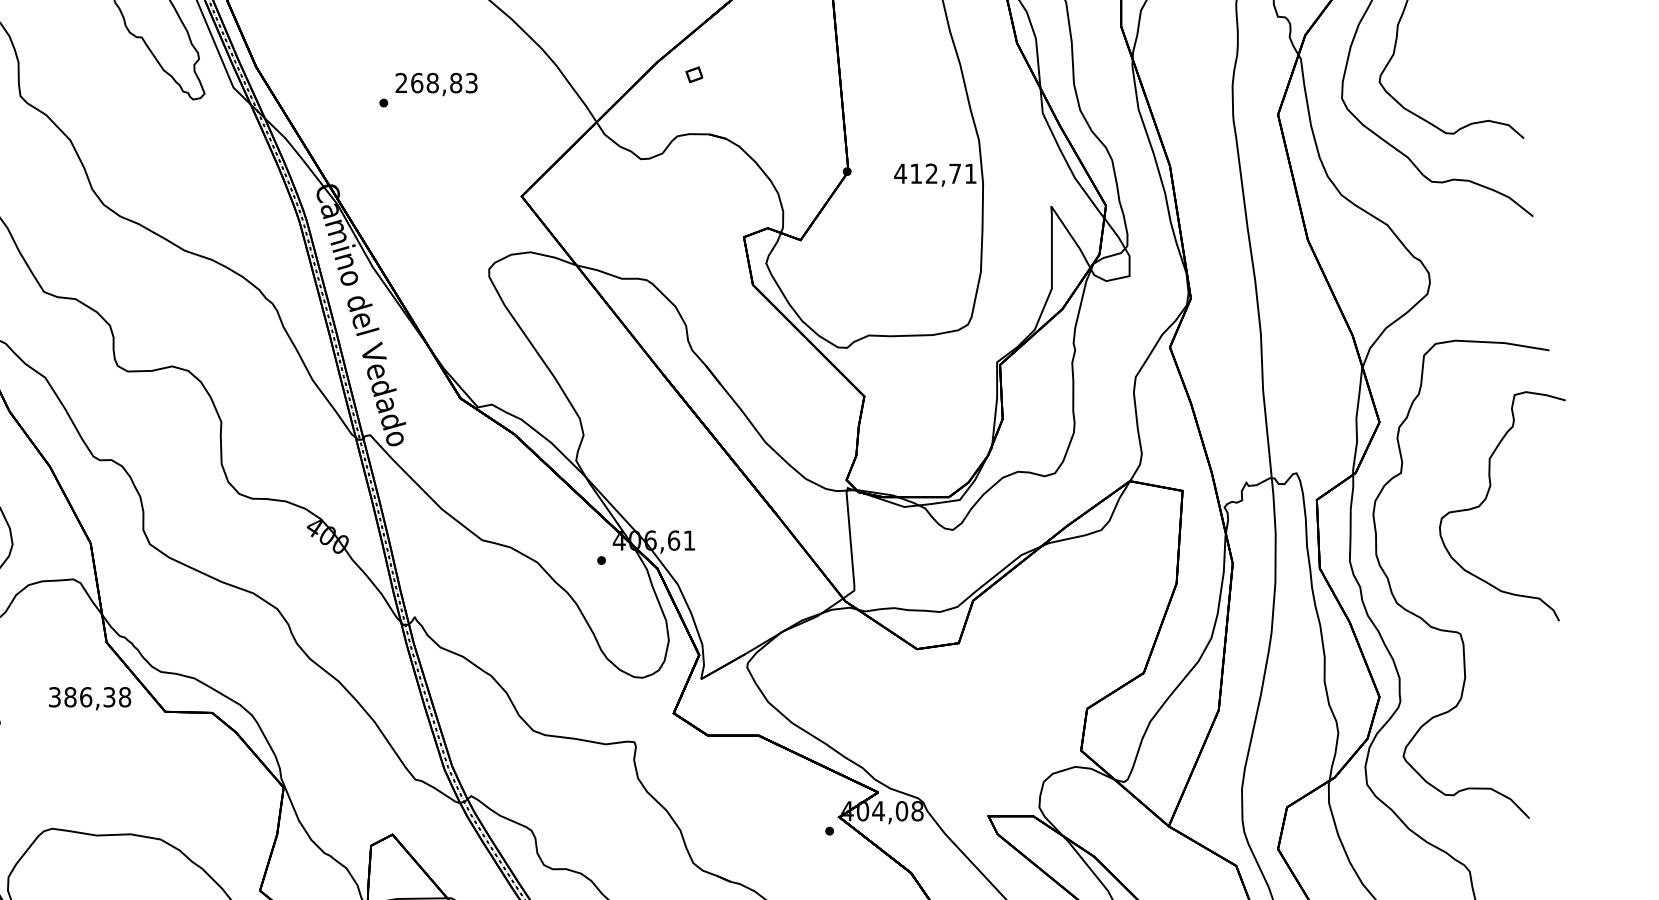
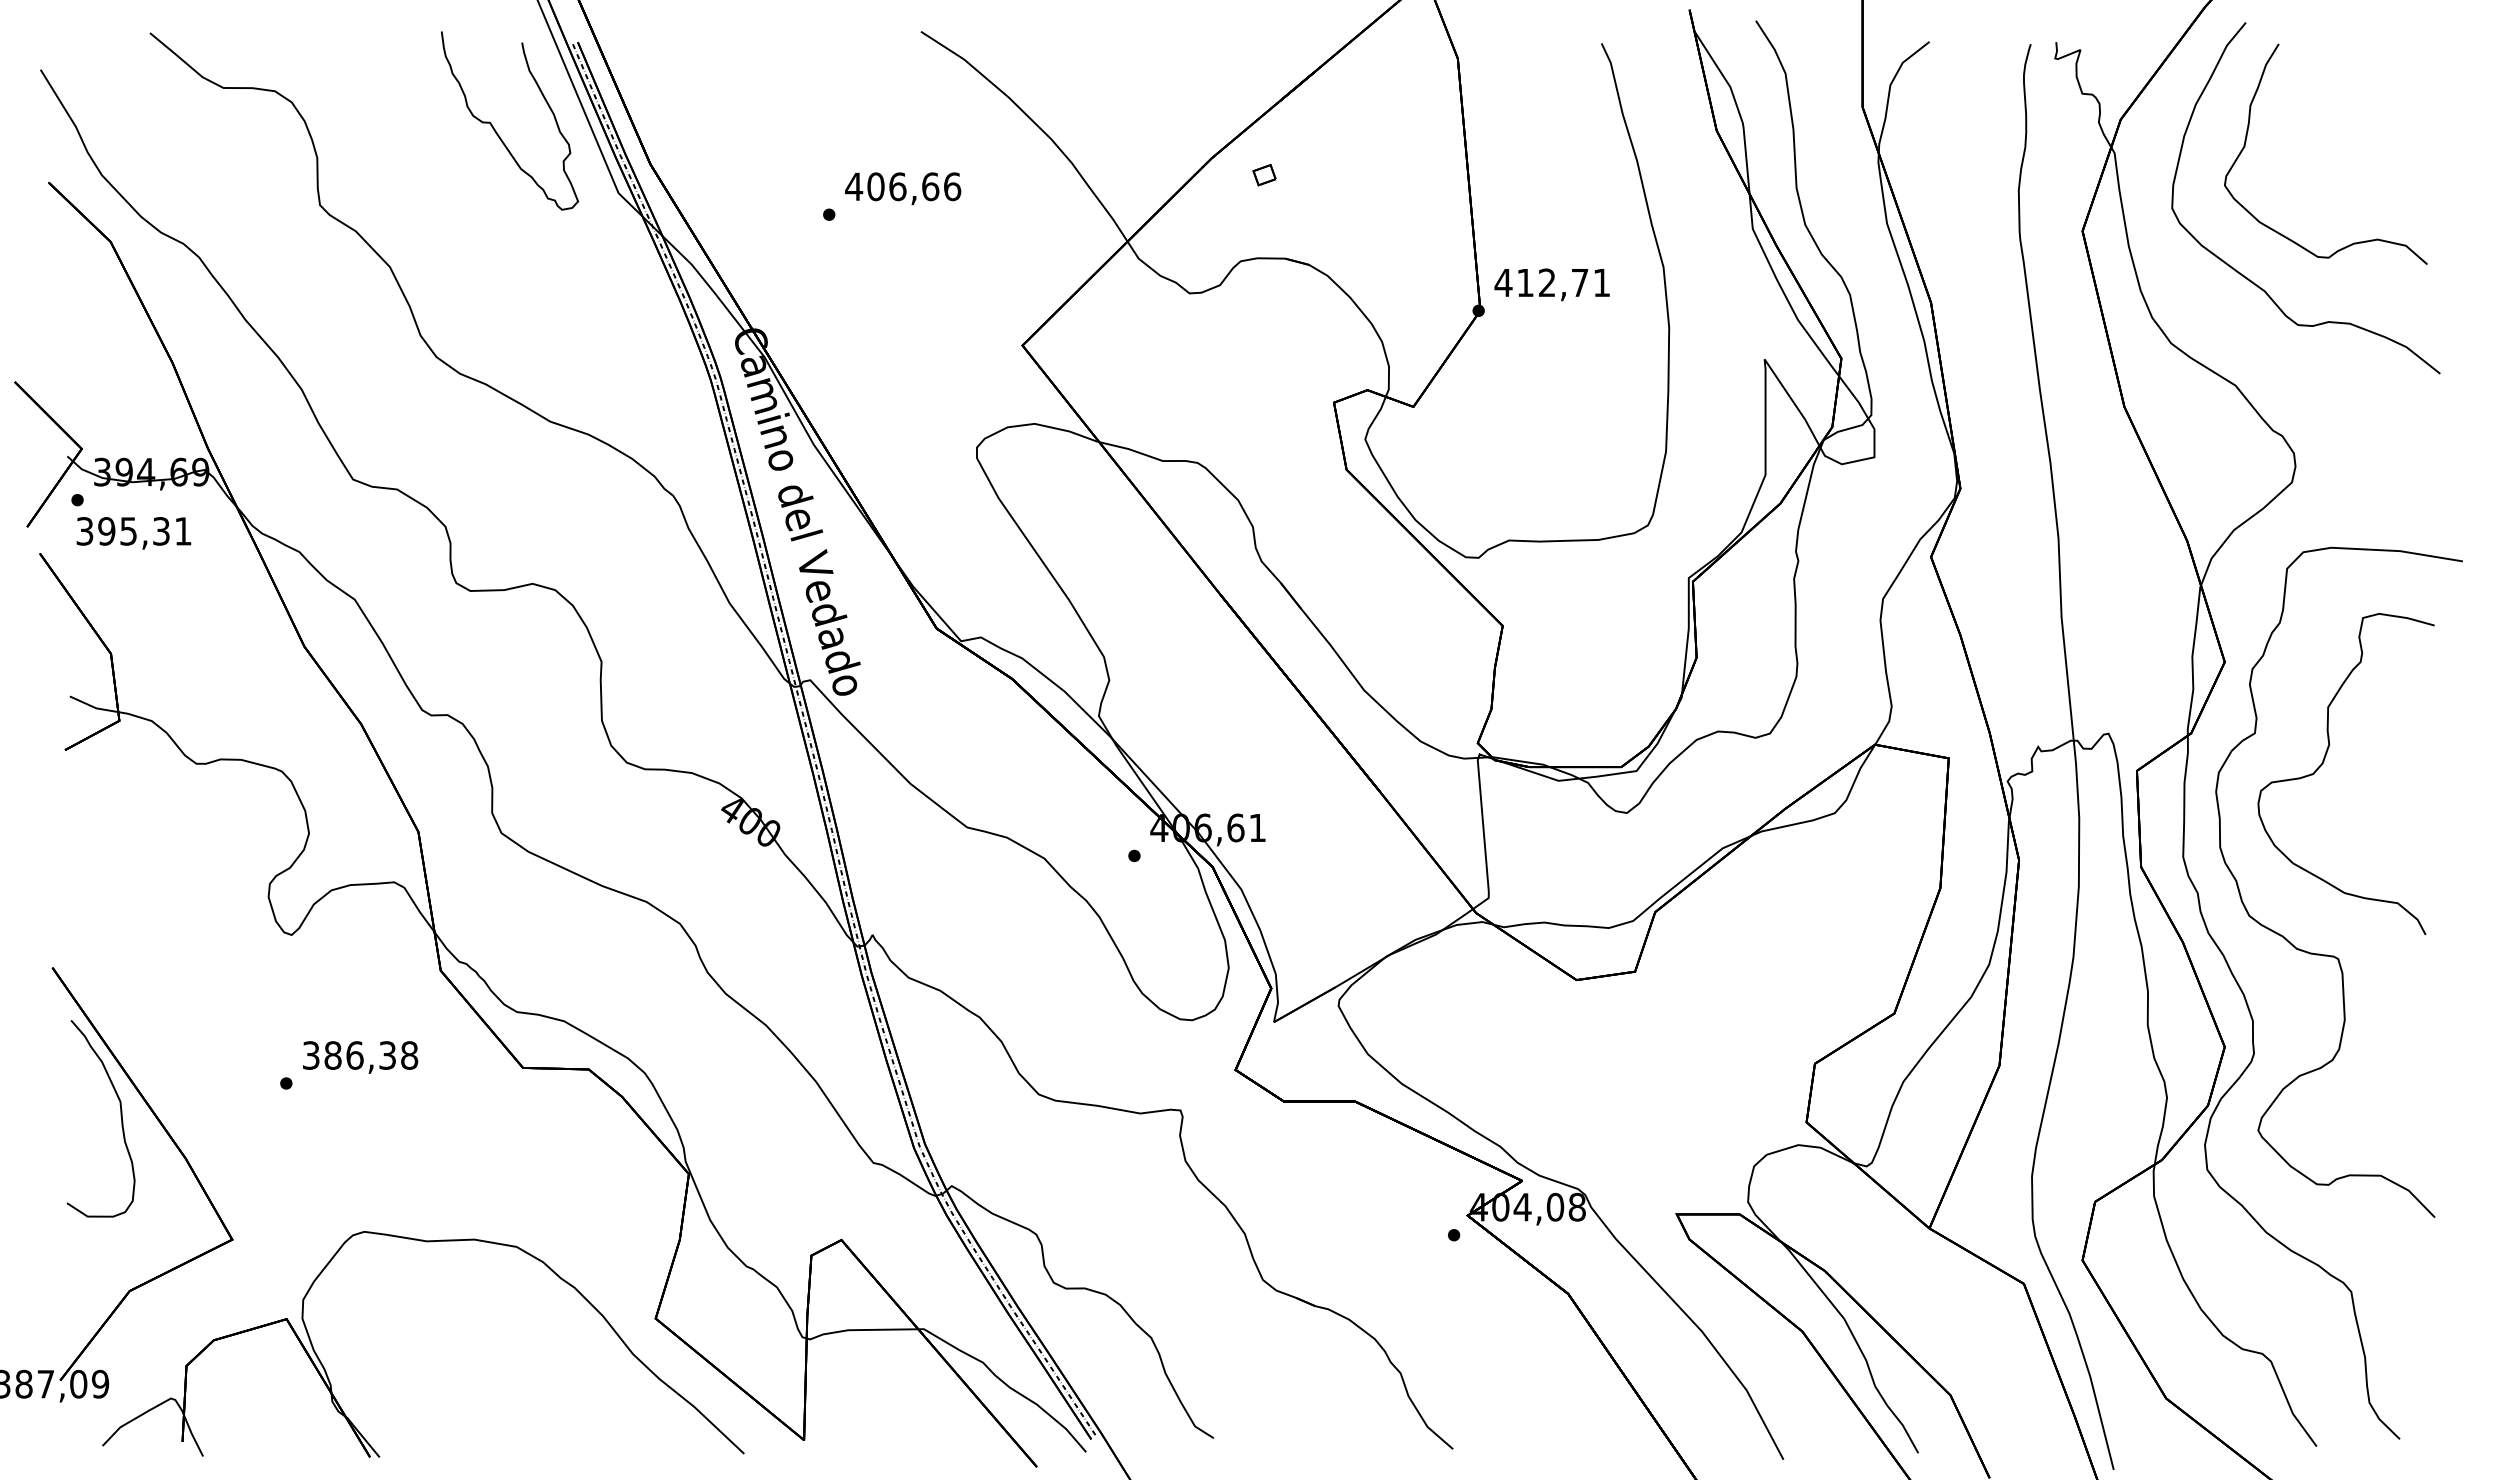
text: (436, 82) -> (903, 186), 268,83 -> 406,66
text: (934, 174) -> (1551, 284), moved
curve: (1486, 498) -> (2323, 763), moved
text: (90, 698) -> (360, 1057), moved

